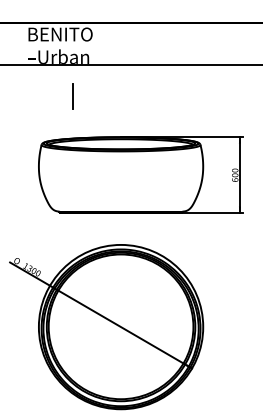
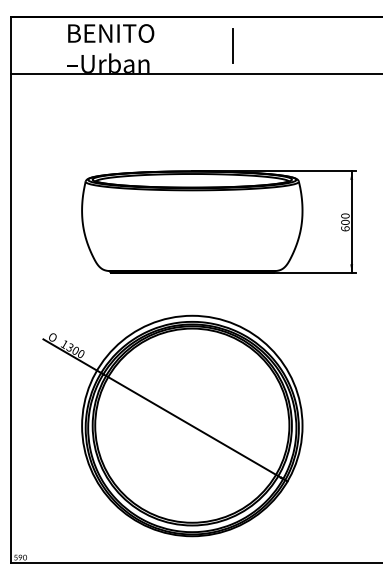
line: (72, 96) -> (232, 45), moved

